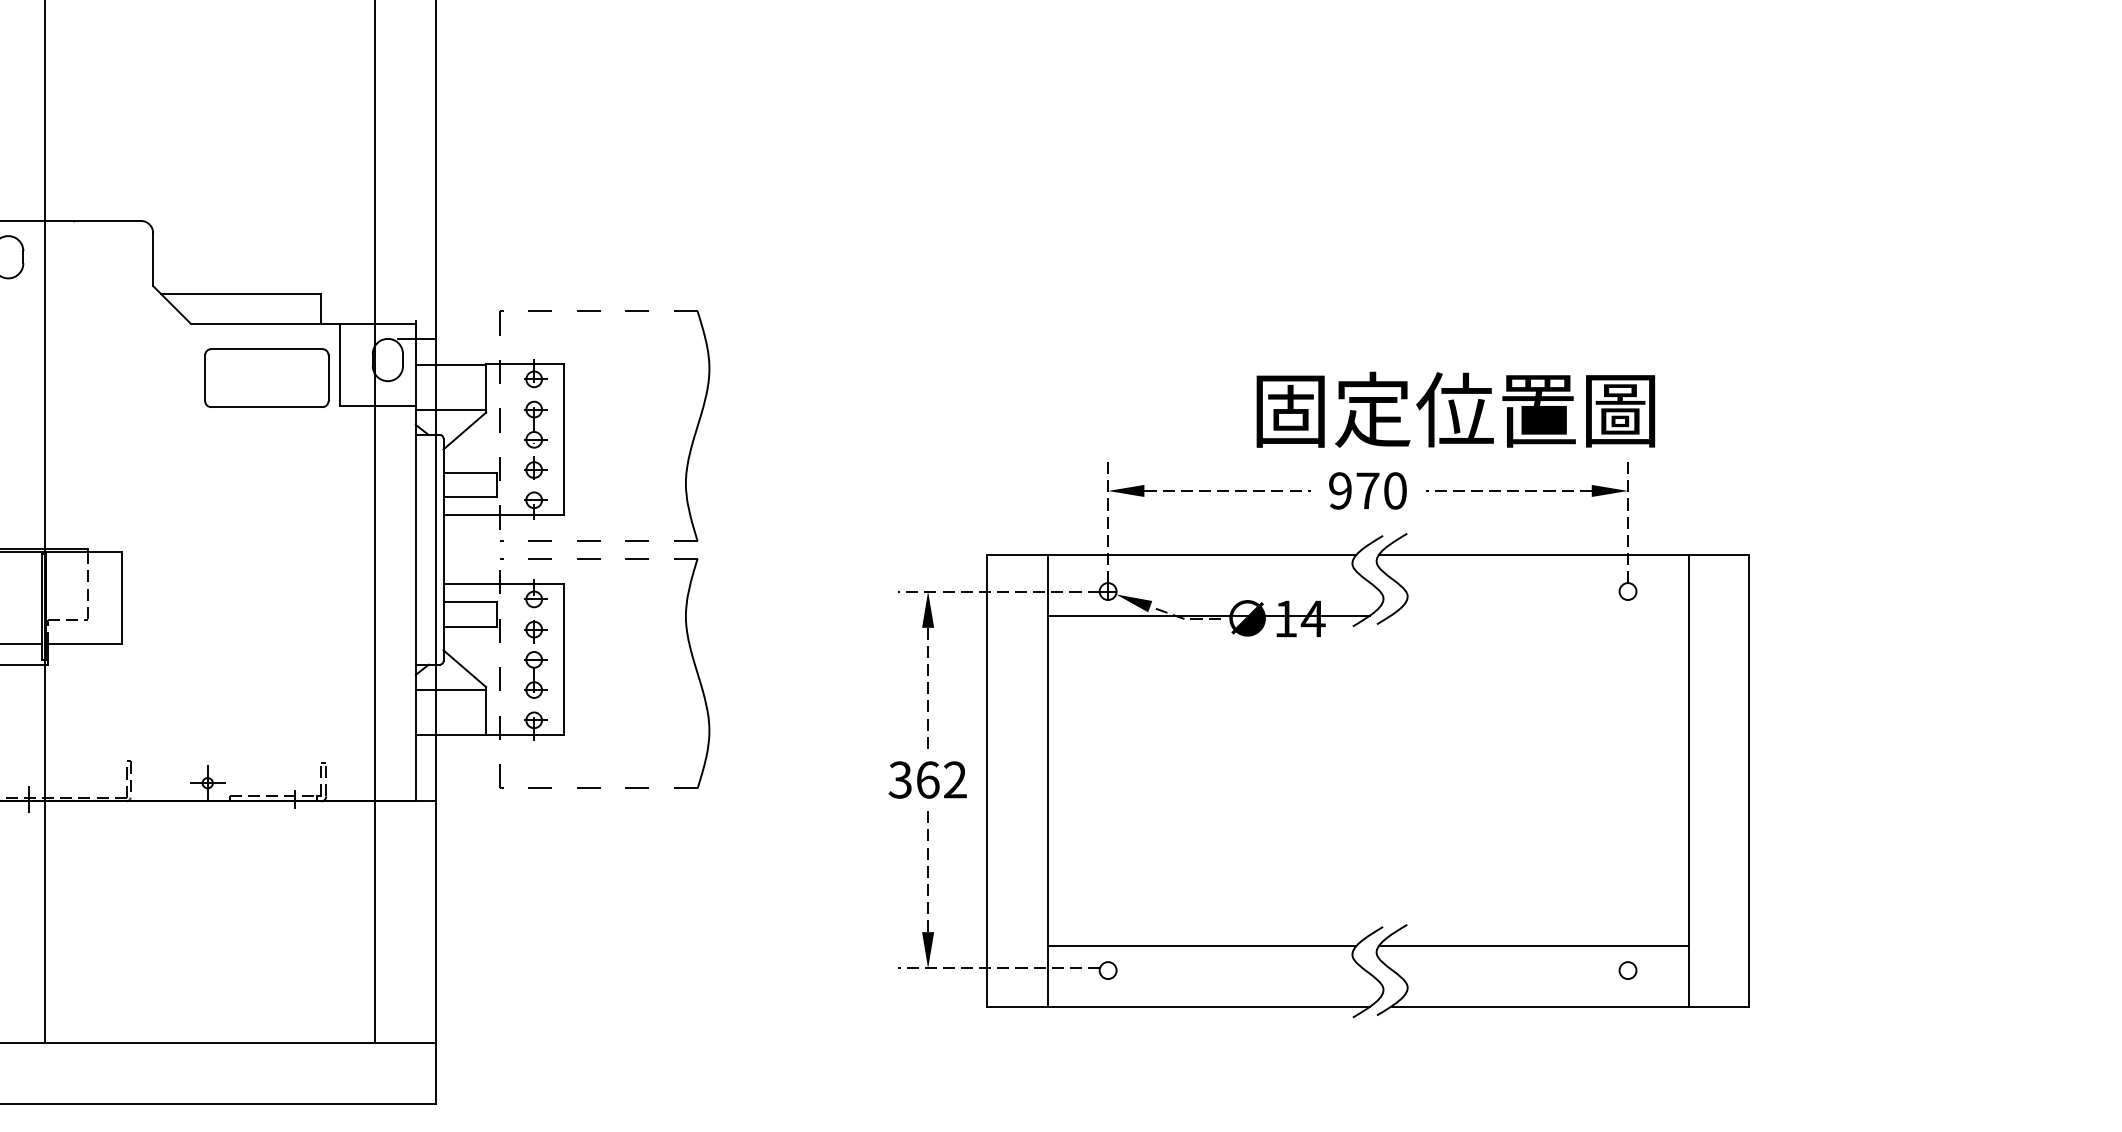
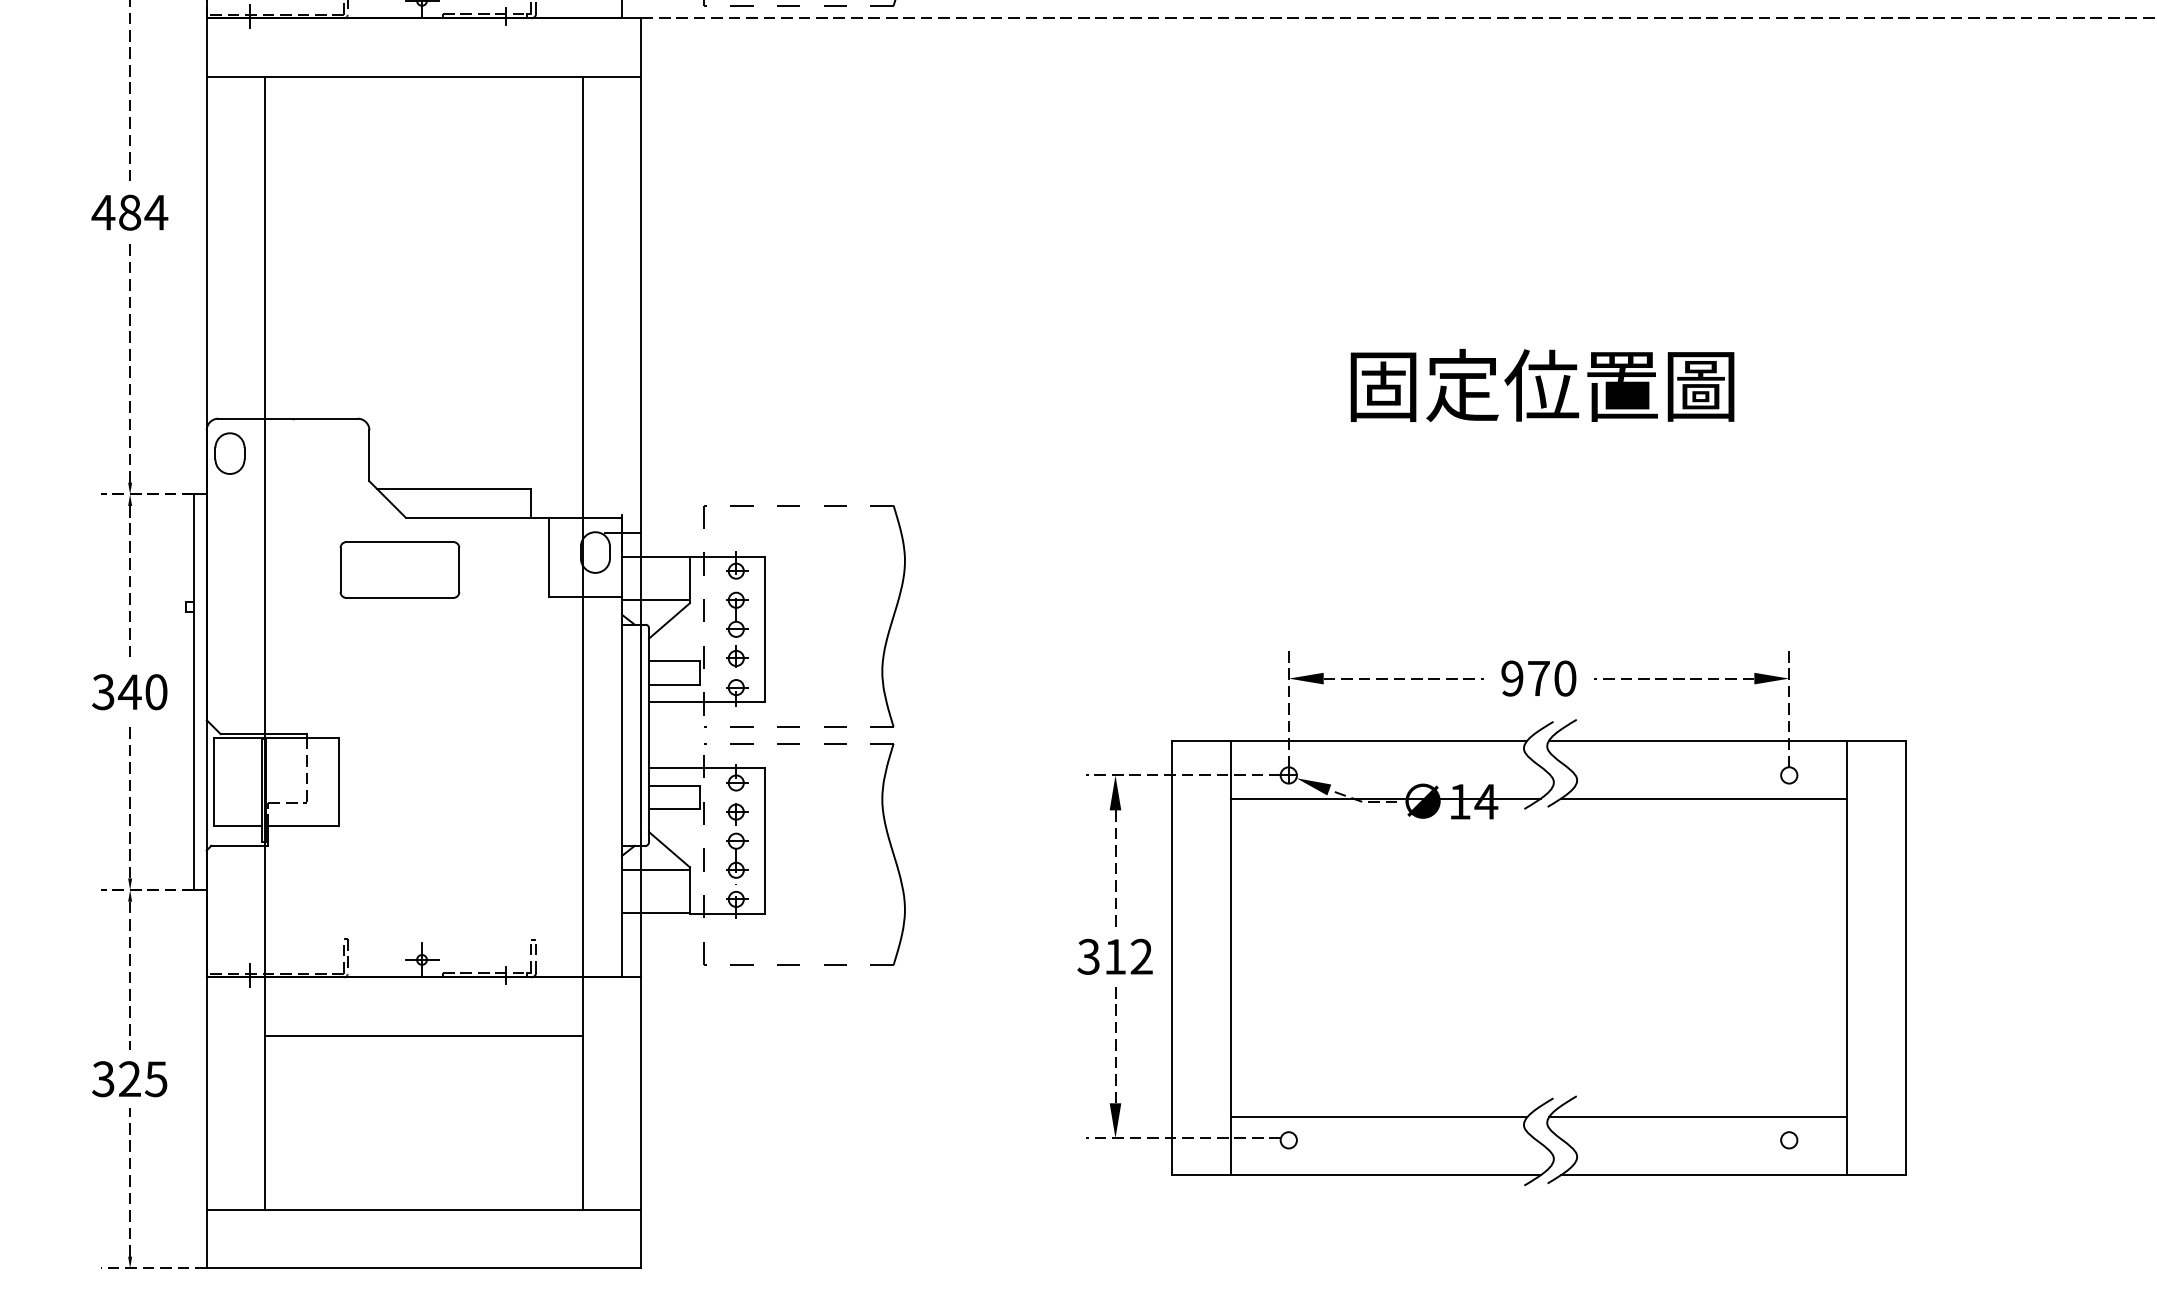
part: (266, 377) -> (399, 569), moved
text: (1455, 408) -> (1542, 384), moved
line: (1538, 615) -> (1703, 798), added
text: (928, 779) -> (1115, 956), 362 -> 312
line: (209, 861) -> (423, 1035), added

